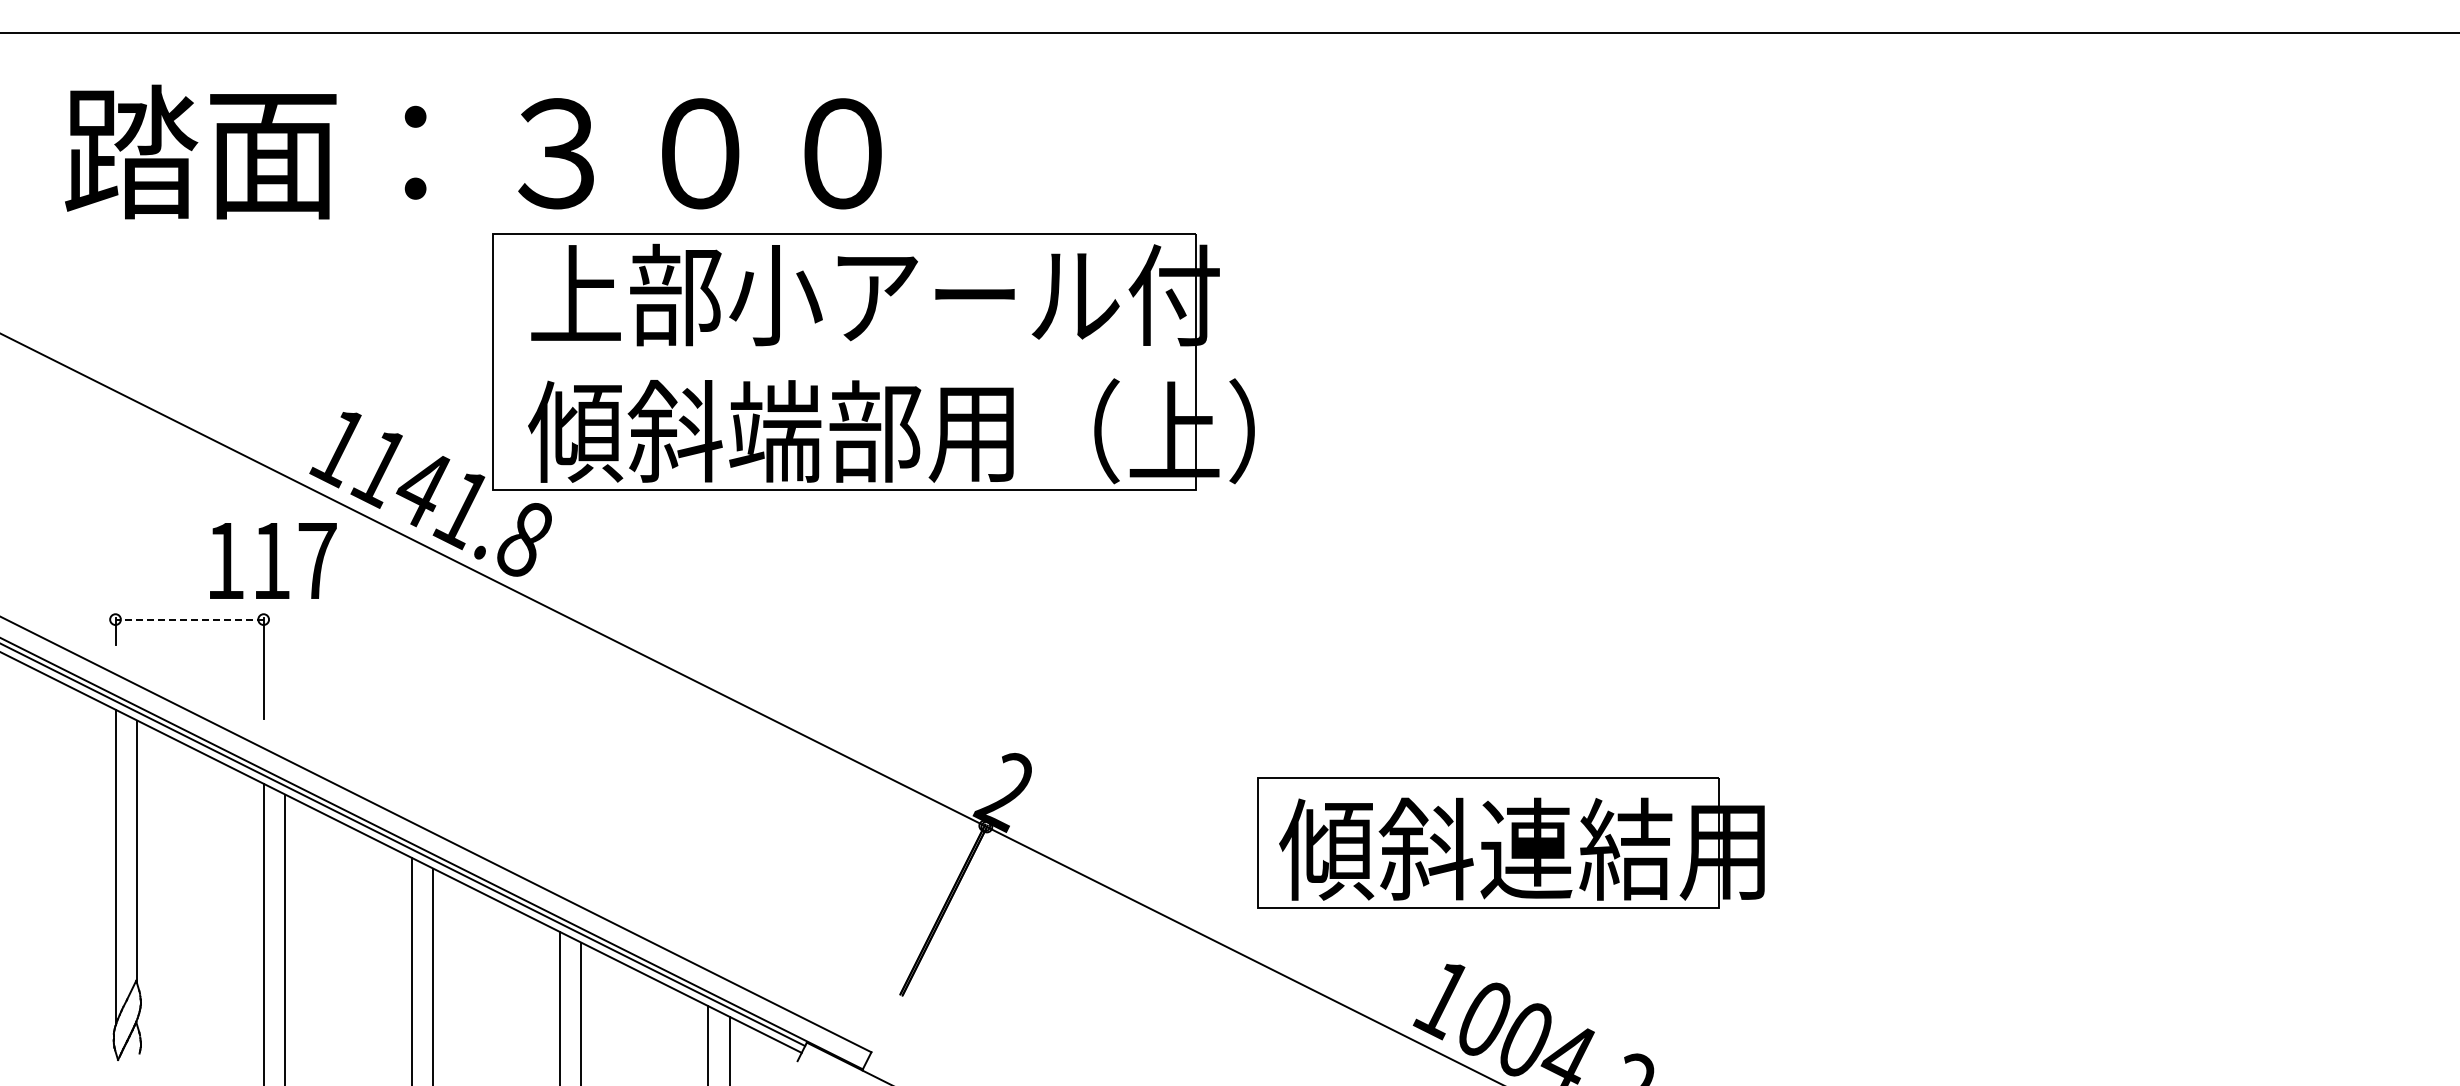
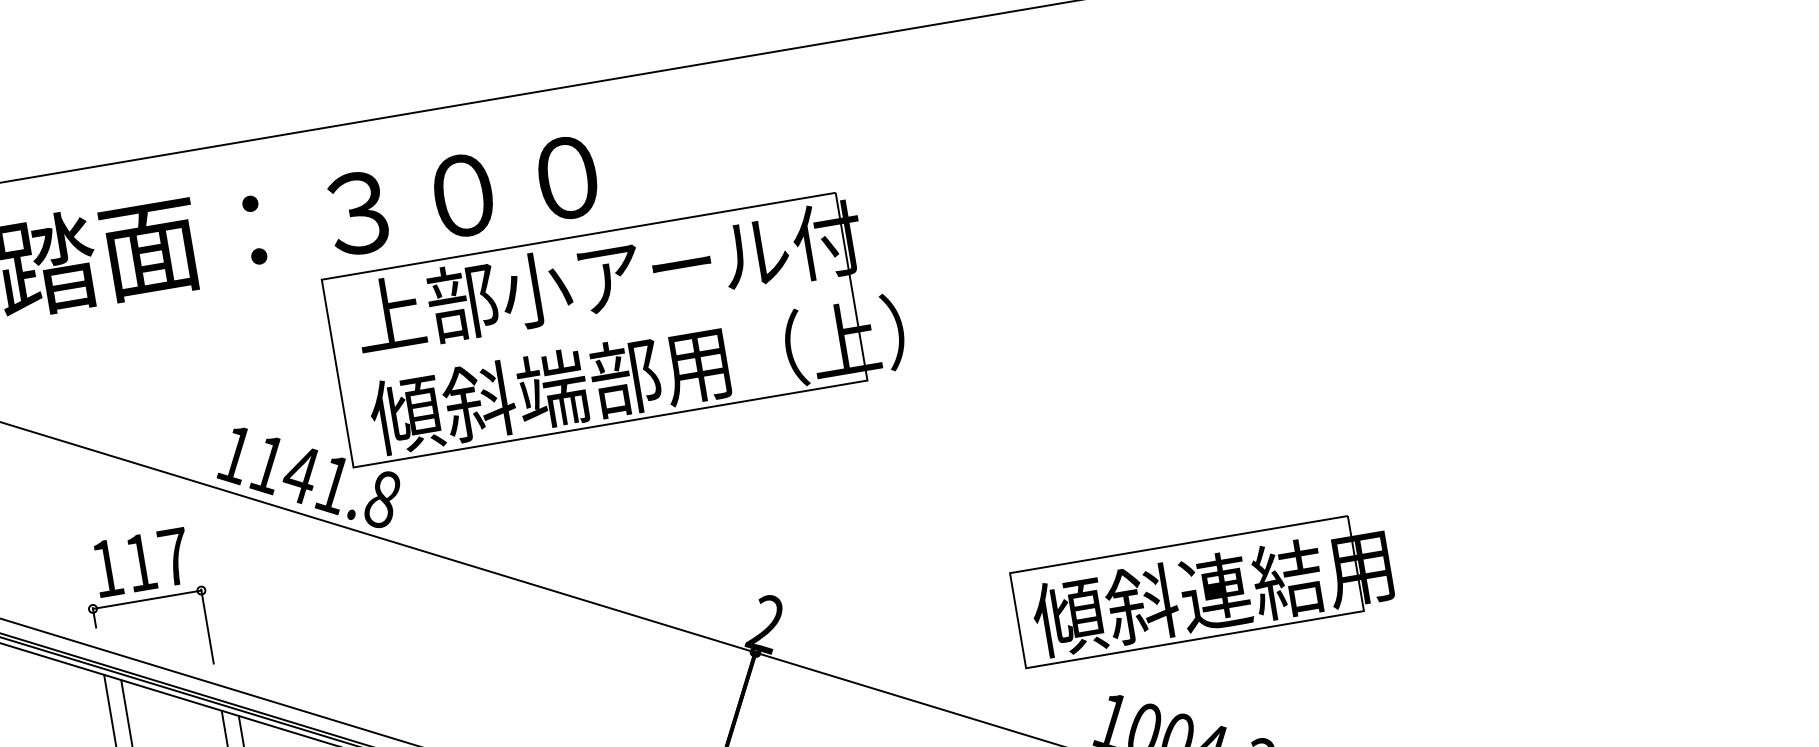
text: (273, 560) -> (142, 562), moved
line: (189, 619) -> (147, 599), dashed -> solid
part: (1510, 842) -> (1202, 588), moved

